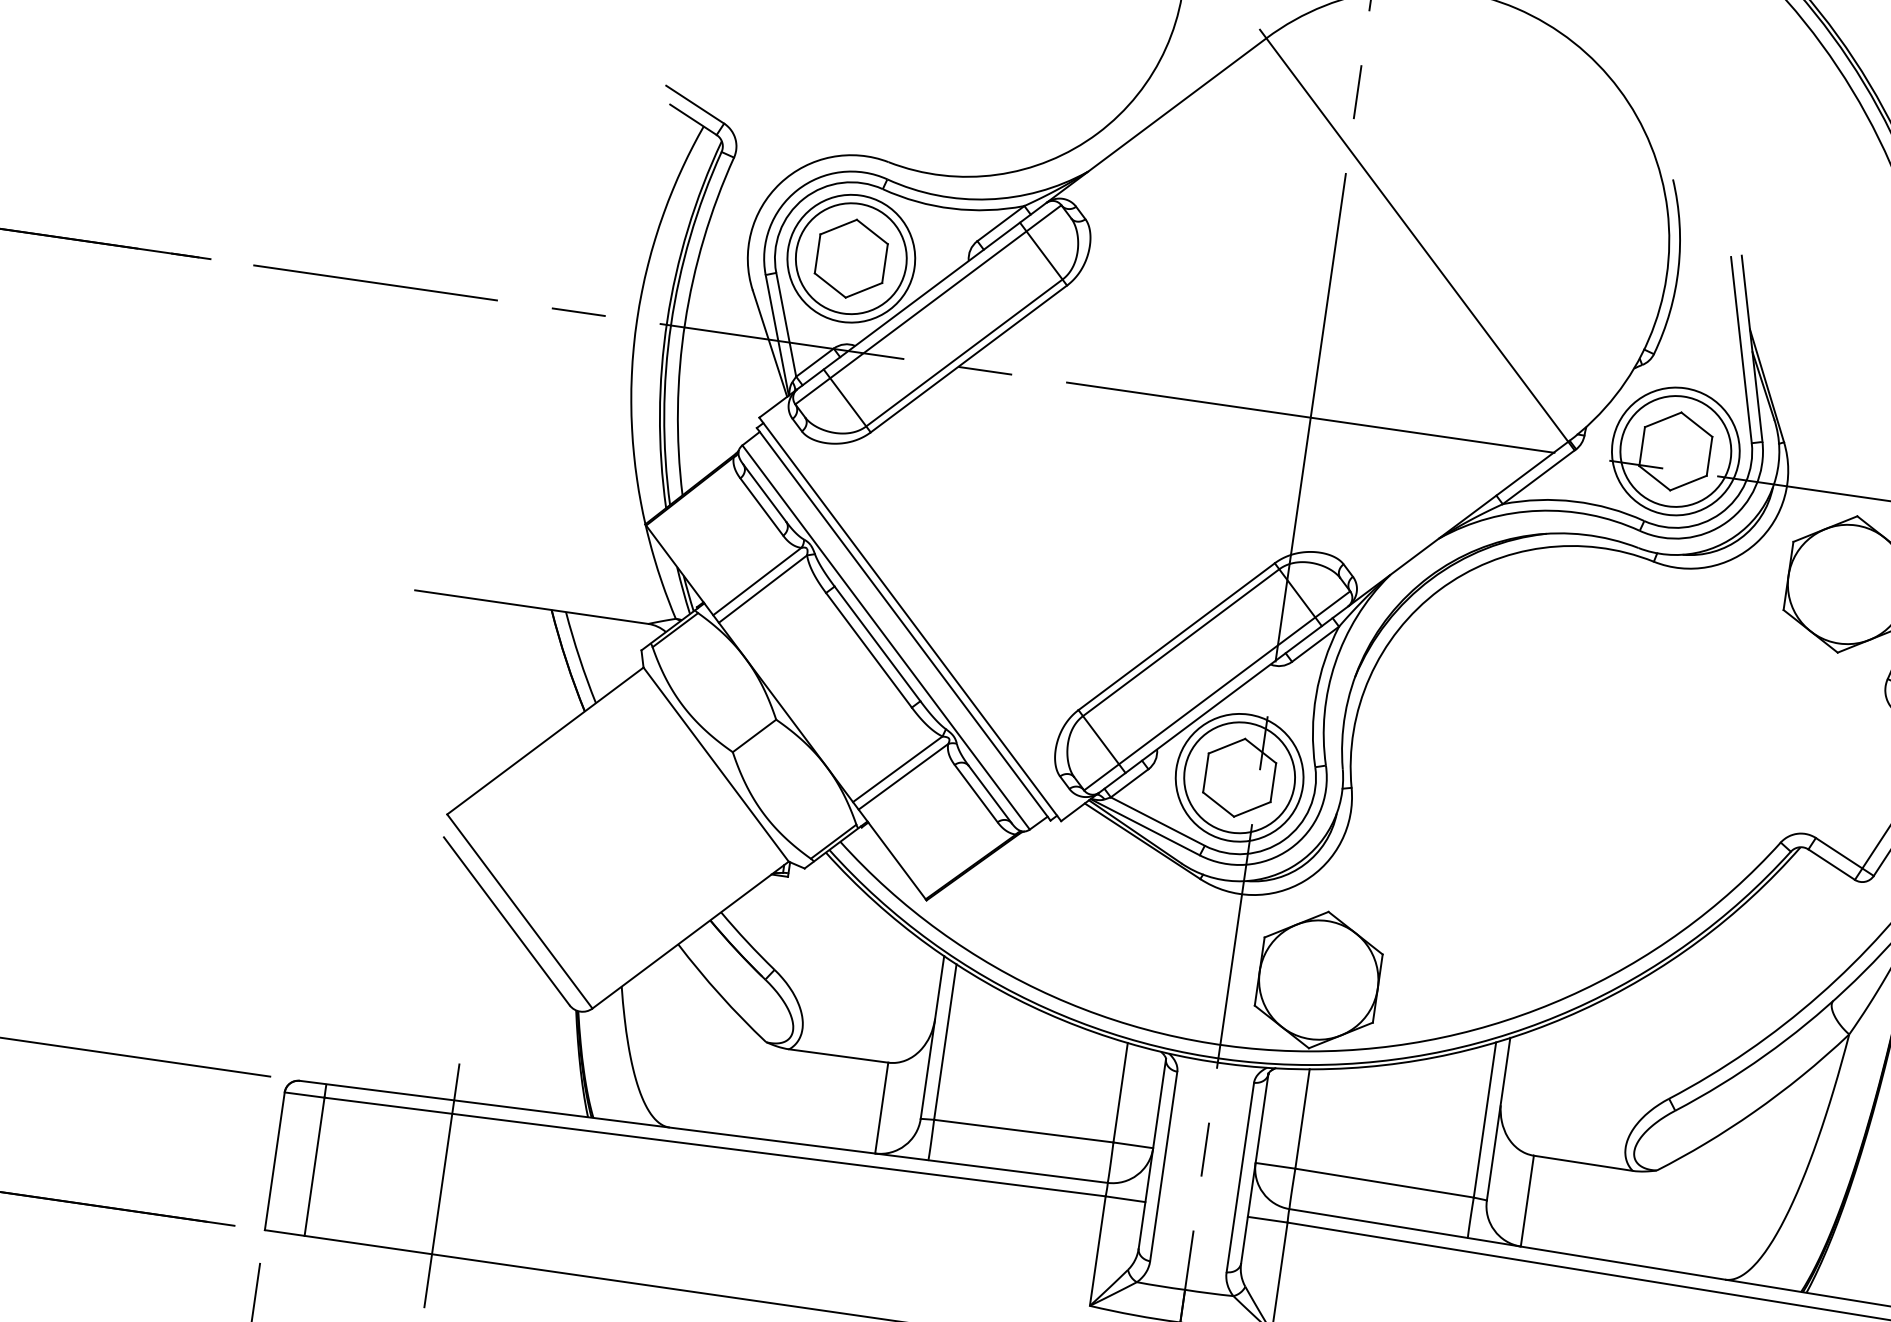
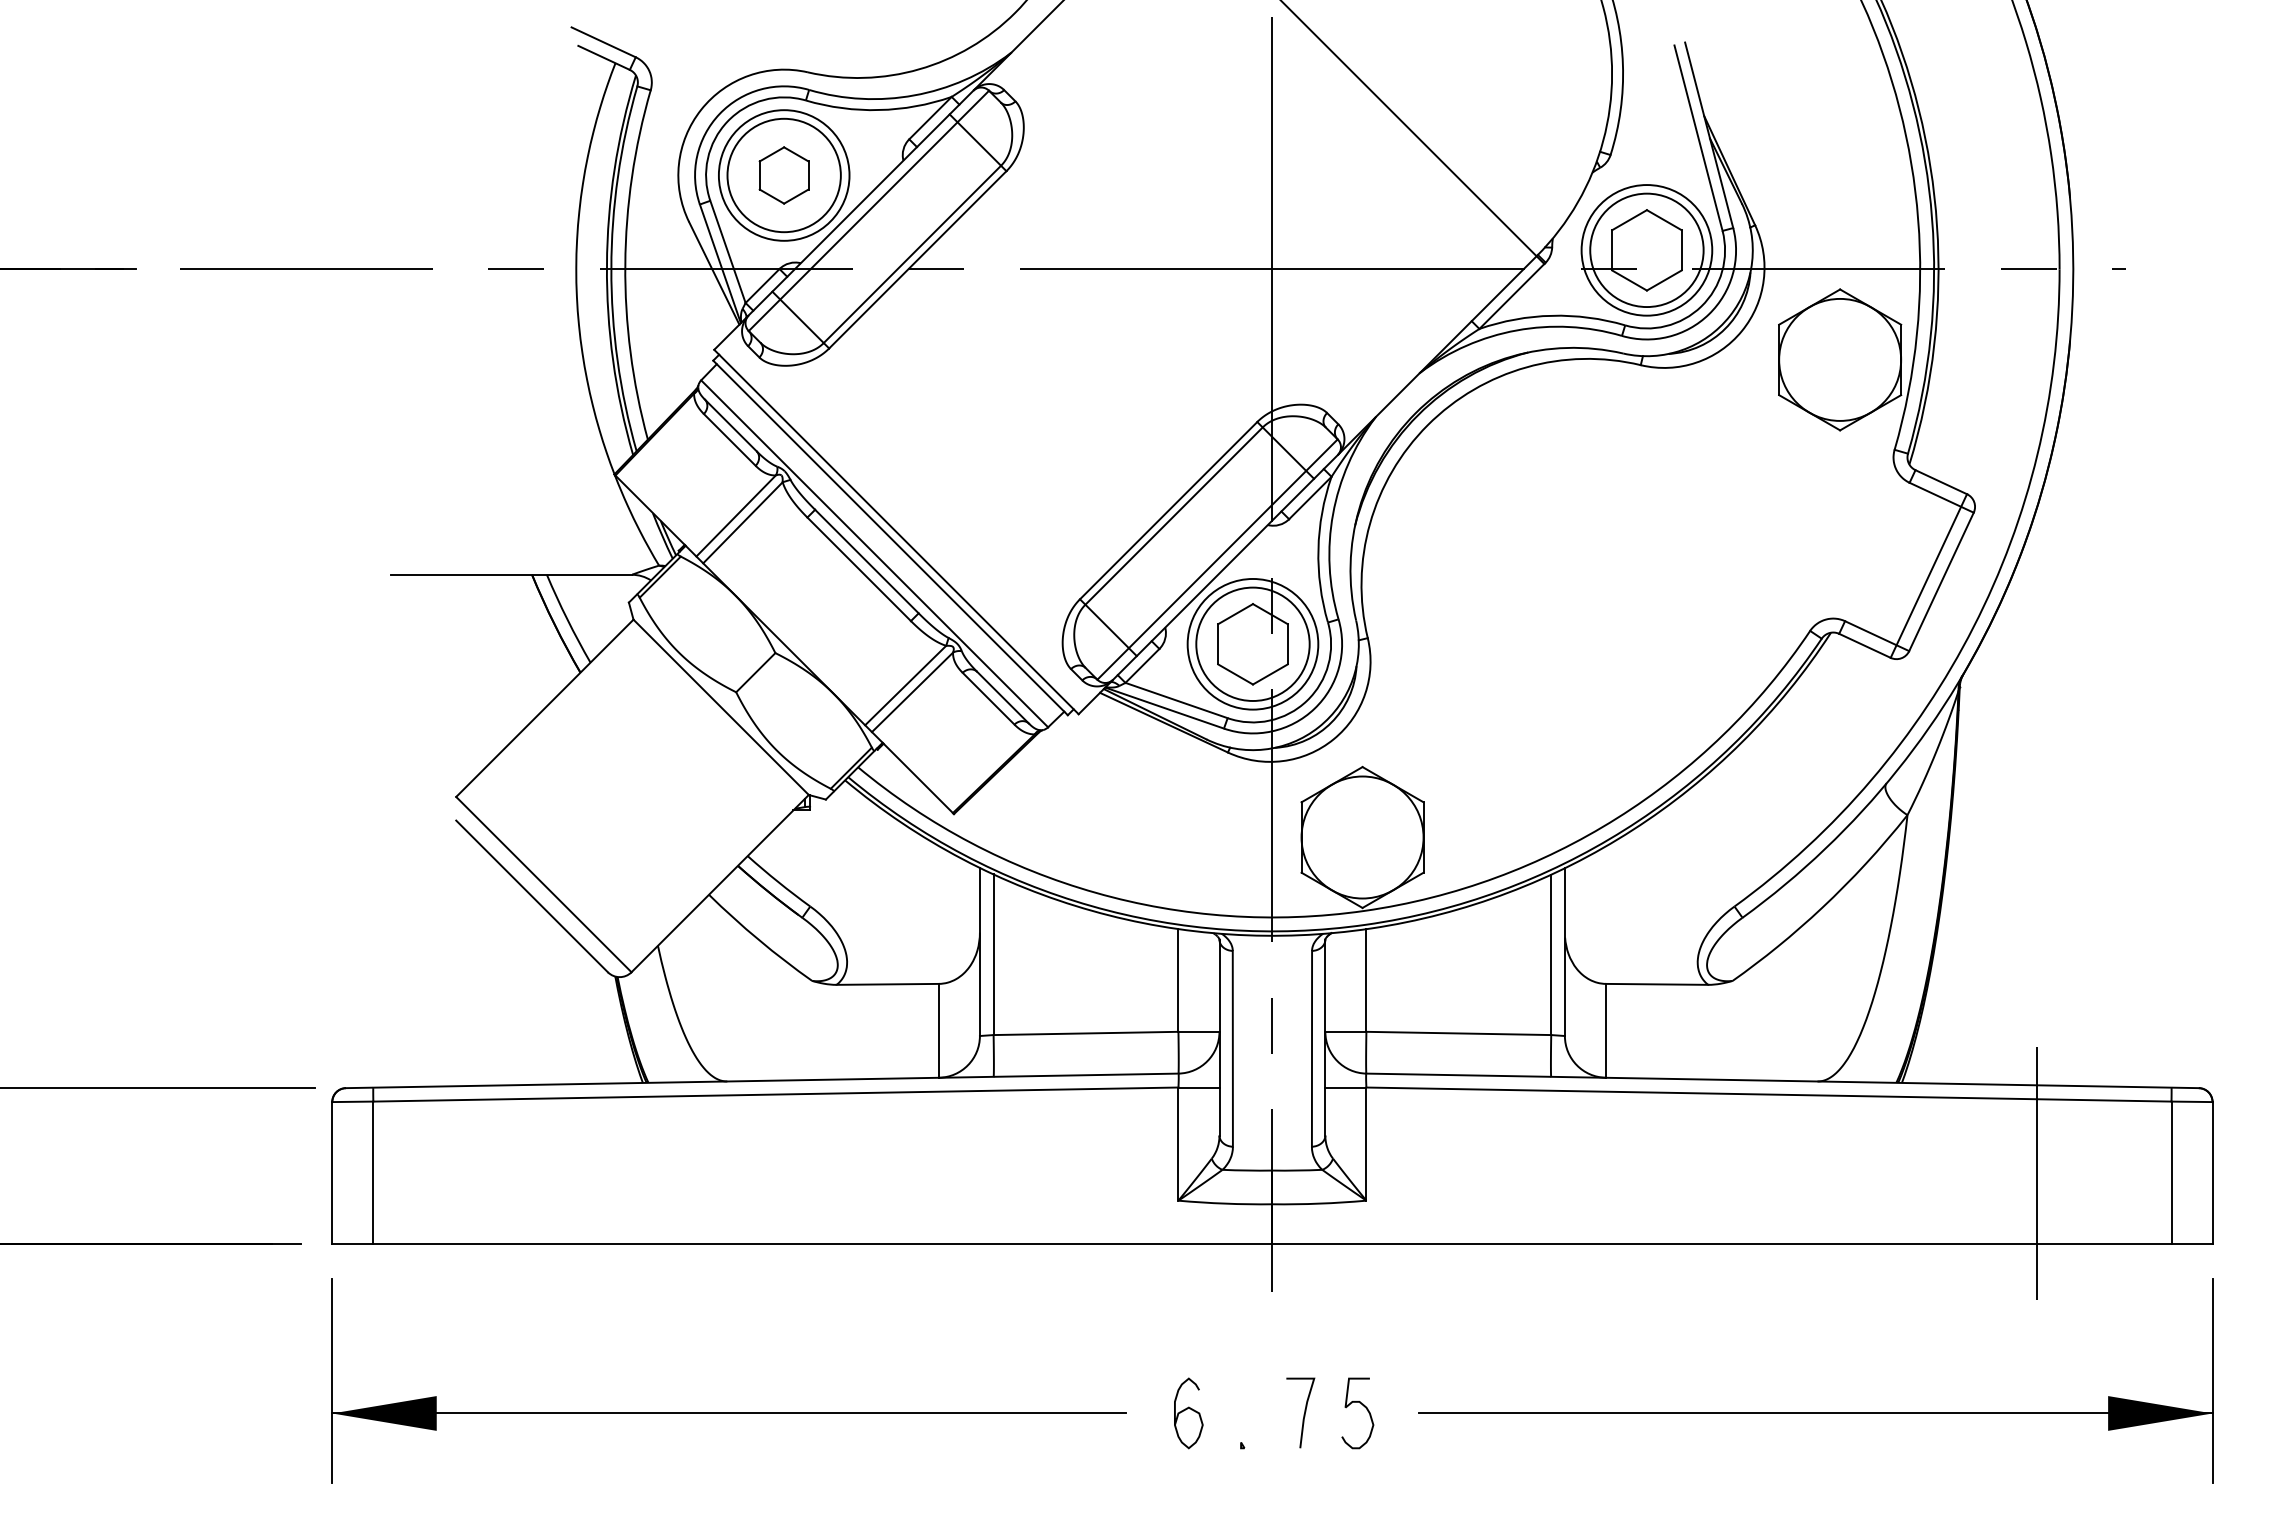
part: (850, 258) -> (783, 175), size x0.7
line: (442, 1176) -> (504, 1164), removed

